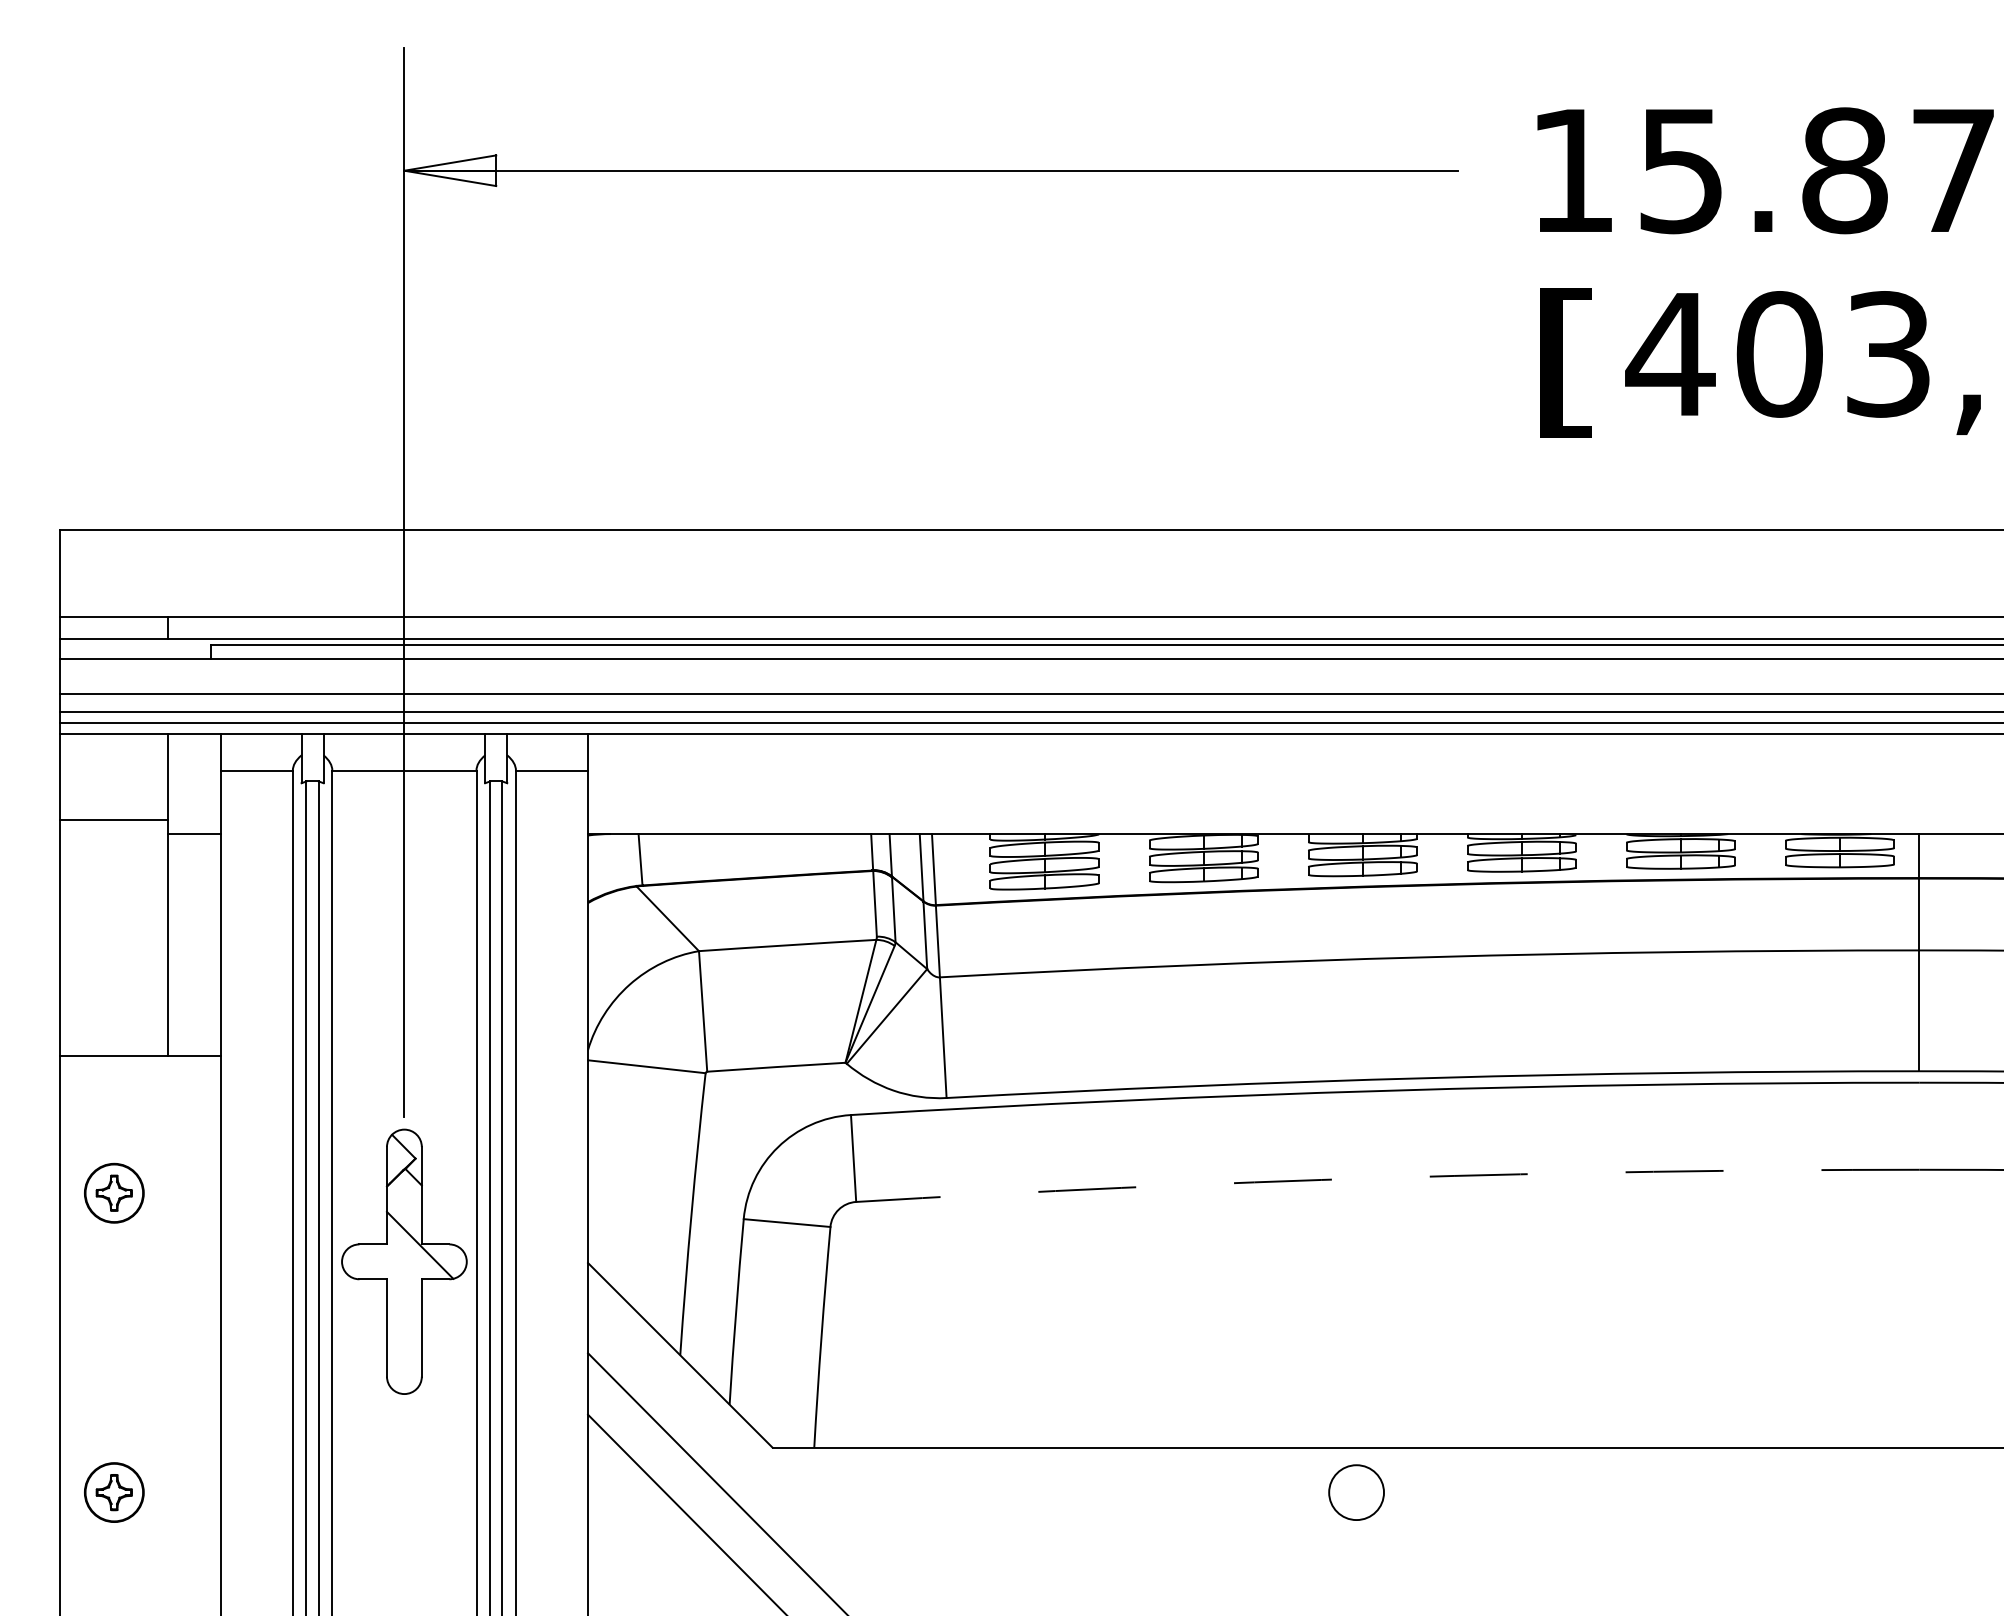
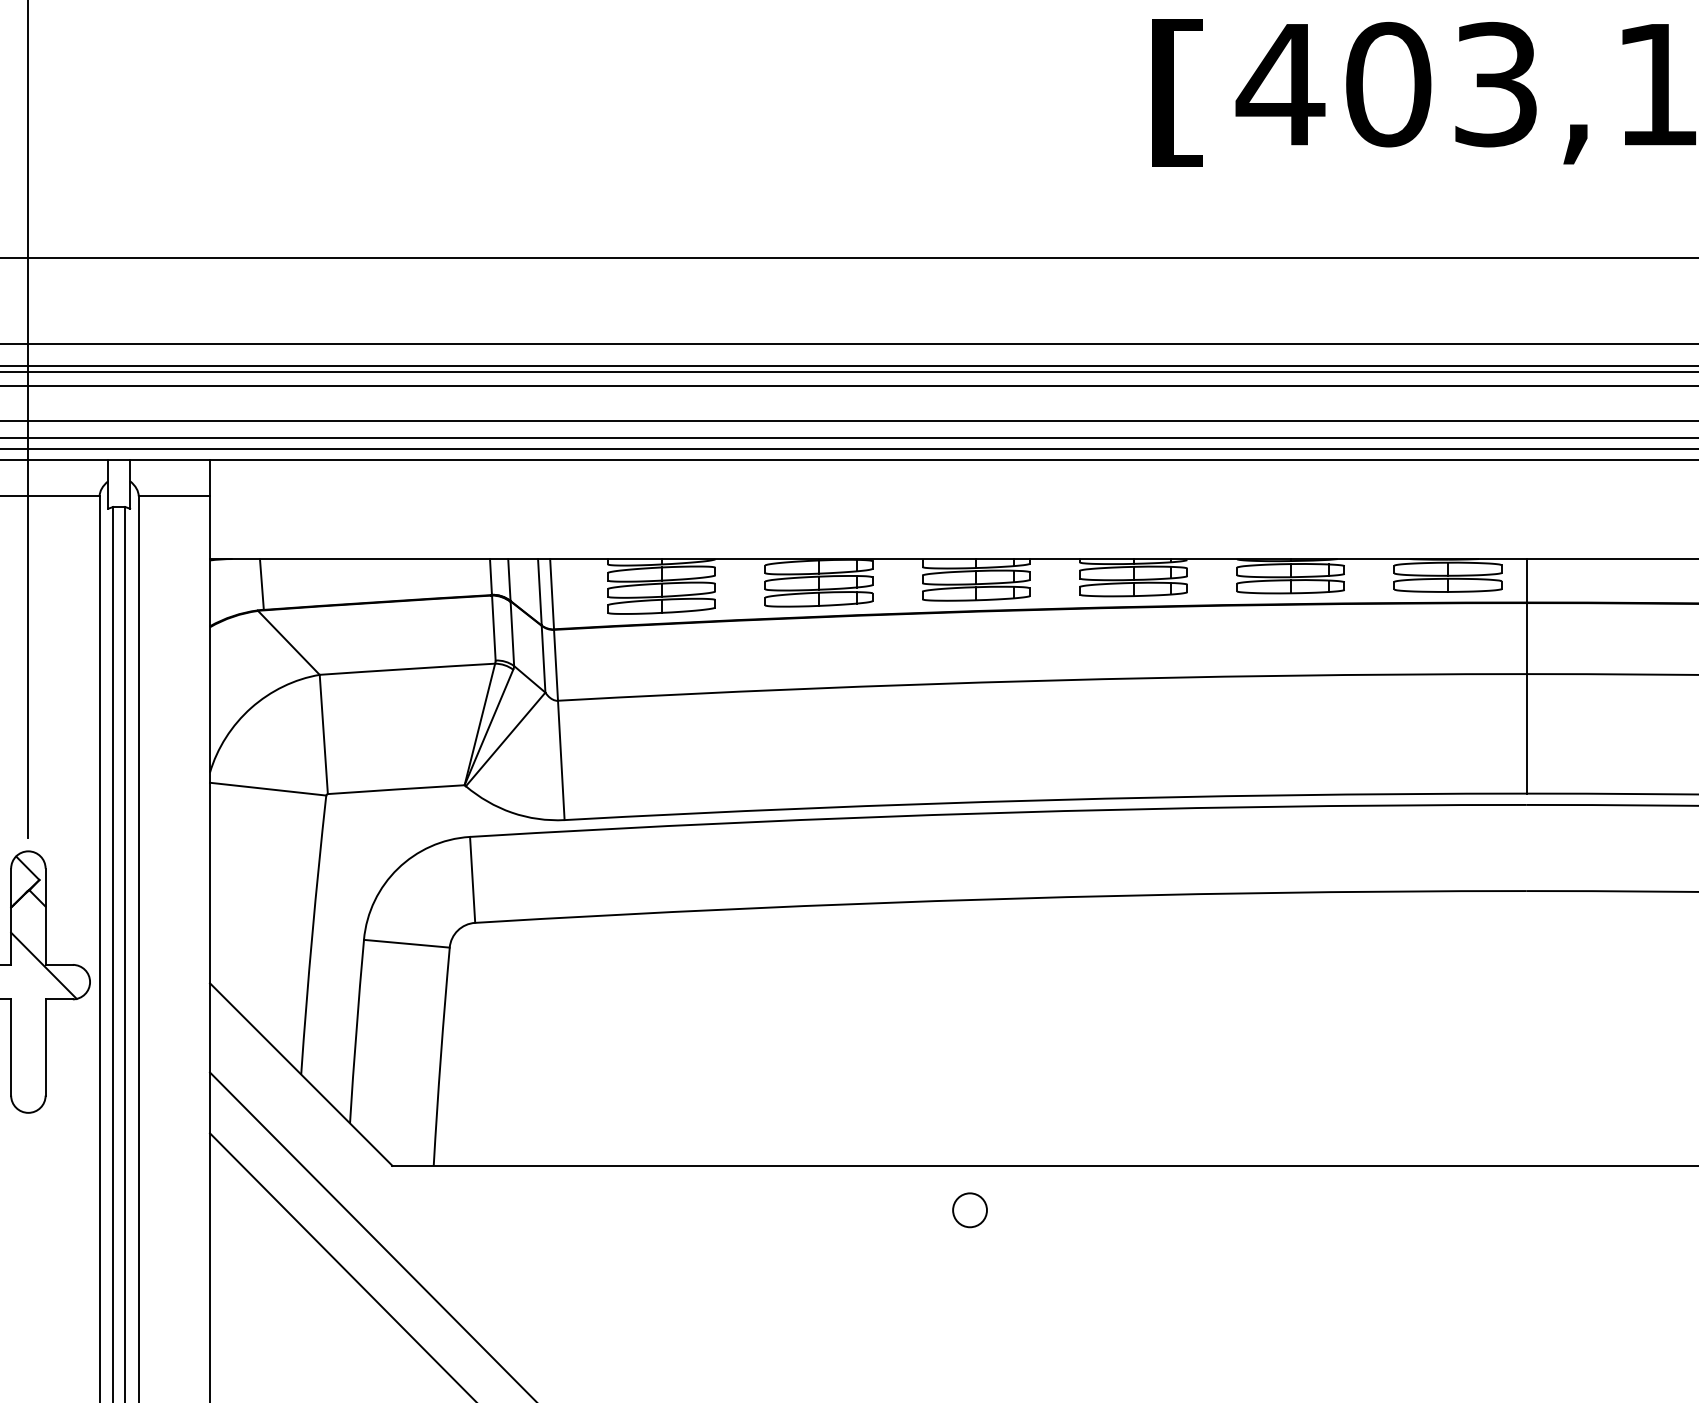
arc: (1387, 1177) -> (1000, 898), dashed -> solid
circle: (1356, 1492) -> (969, 1210), size x0.62

